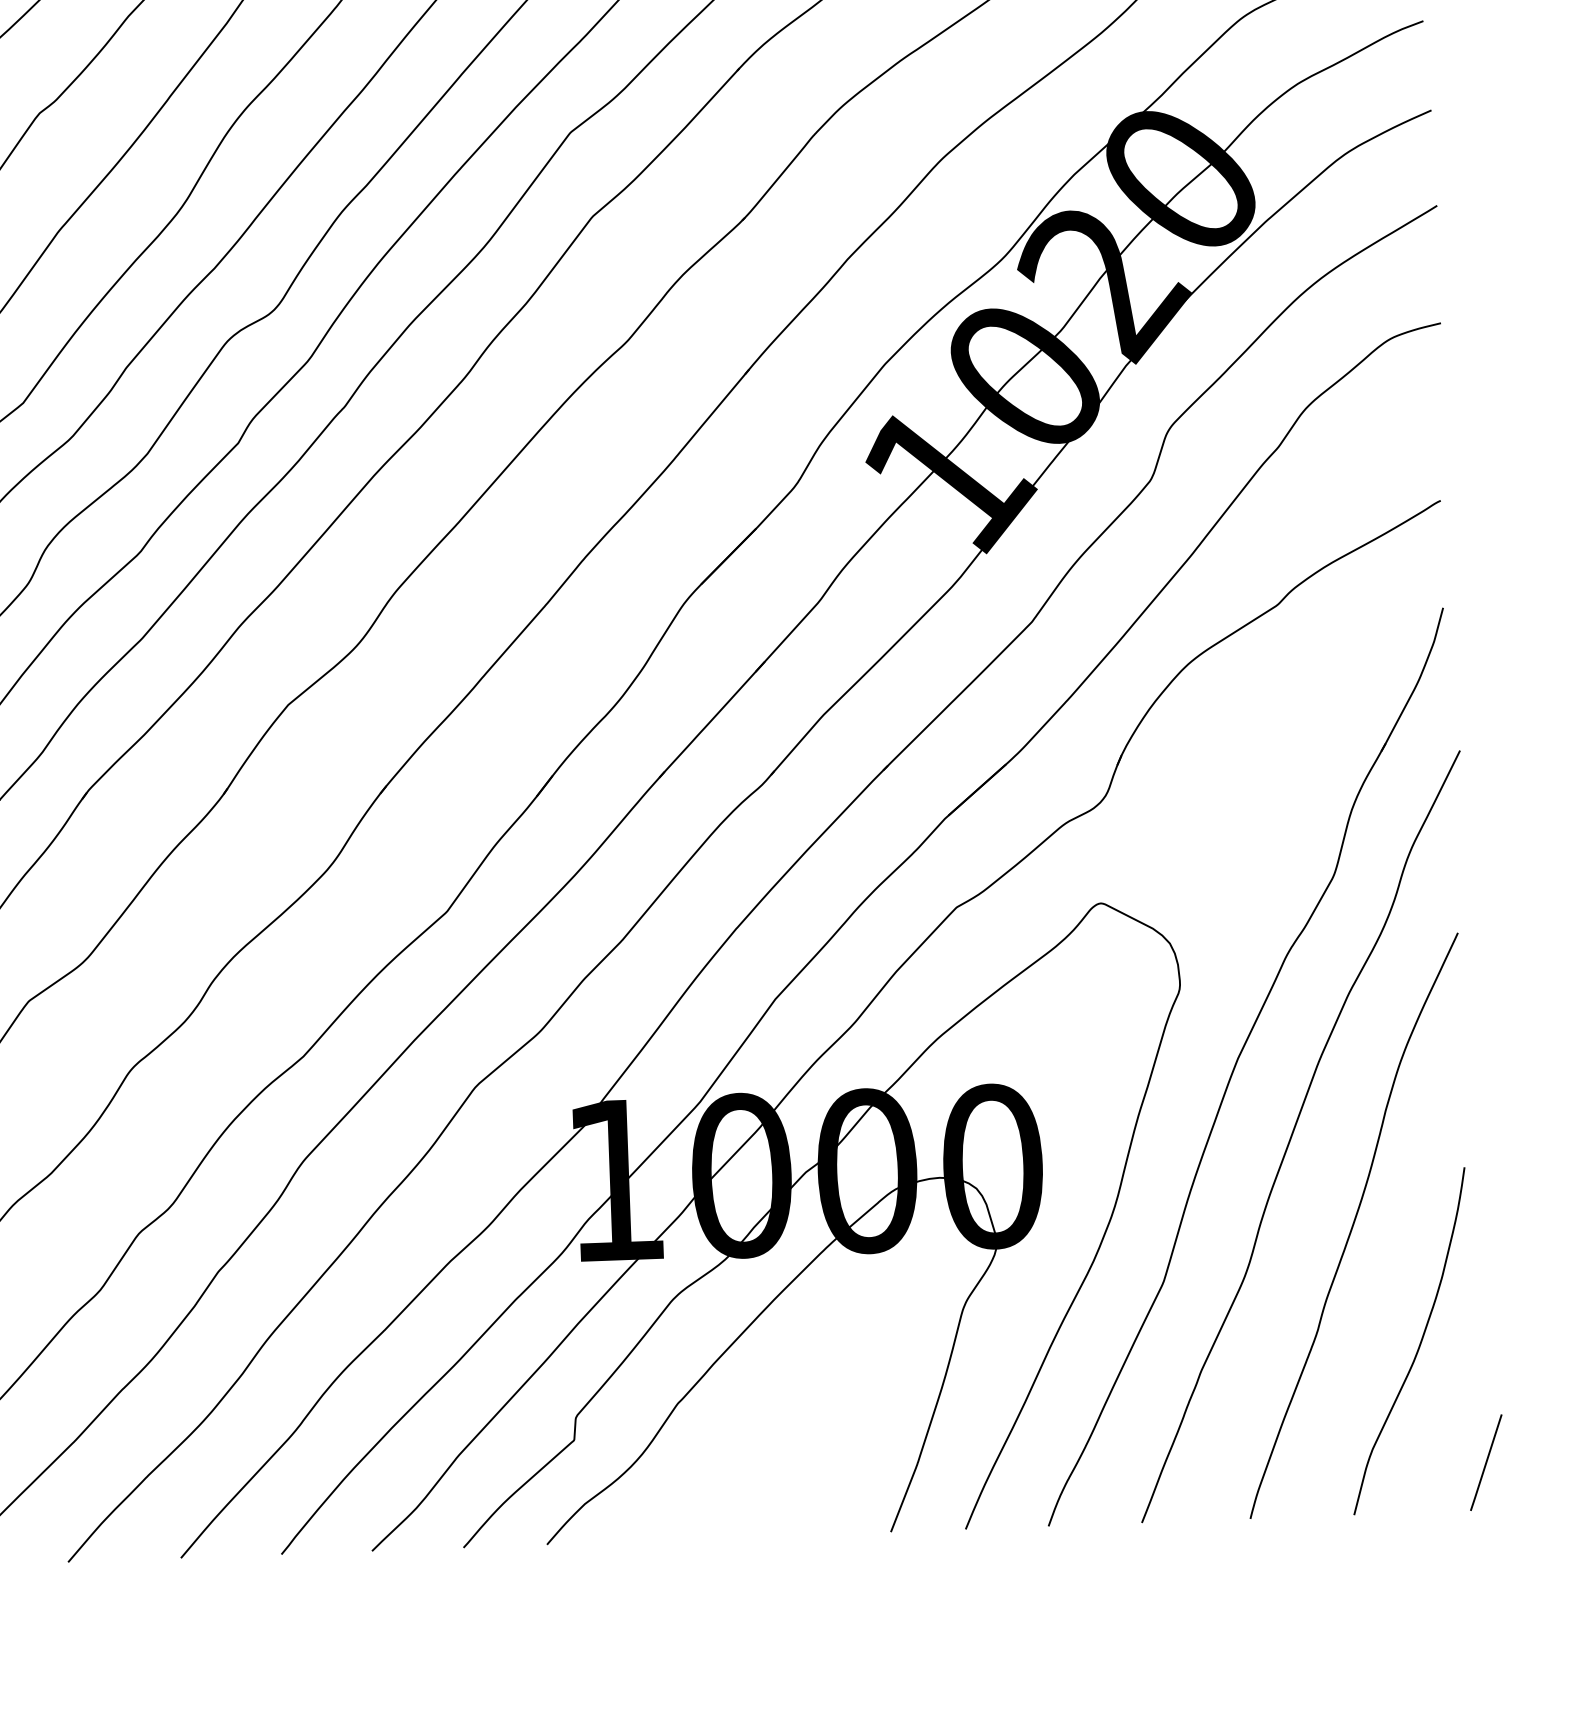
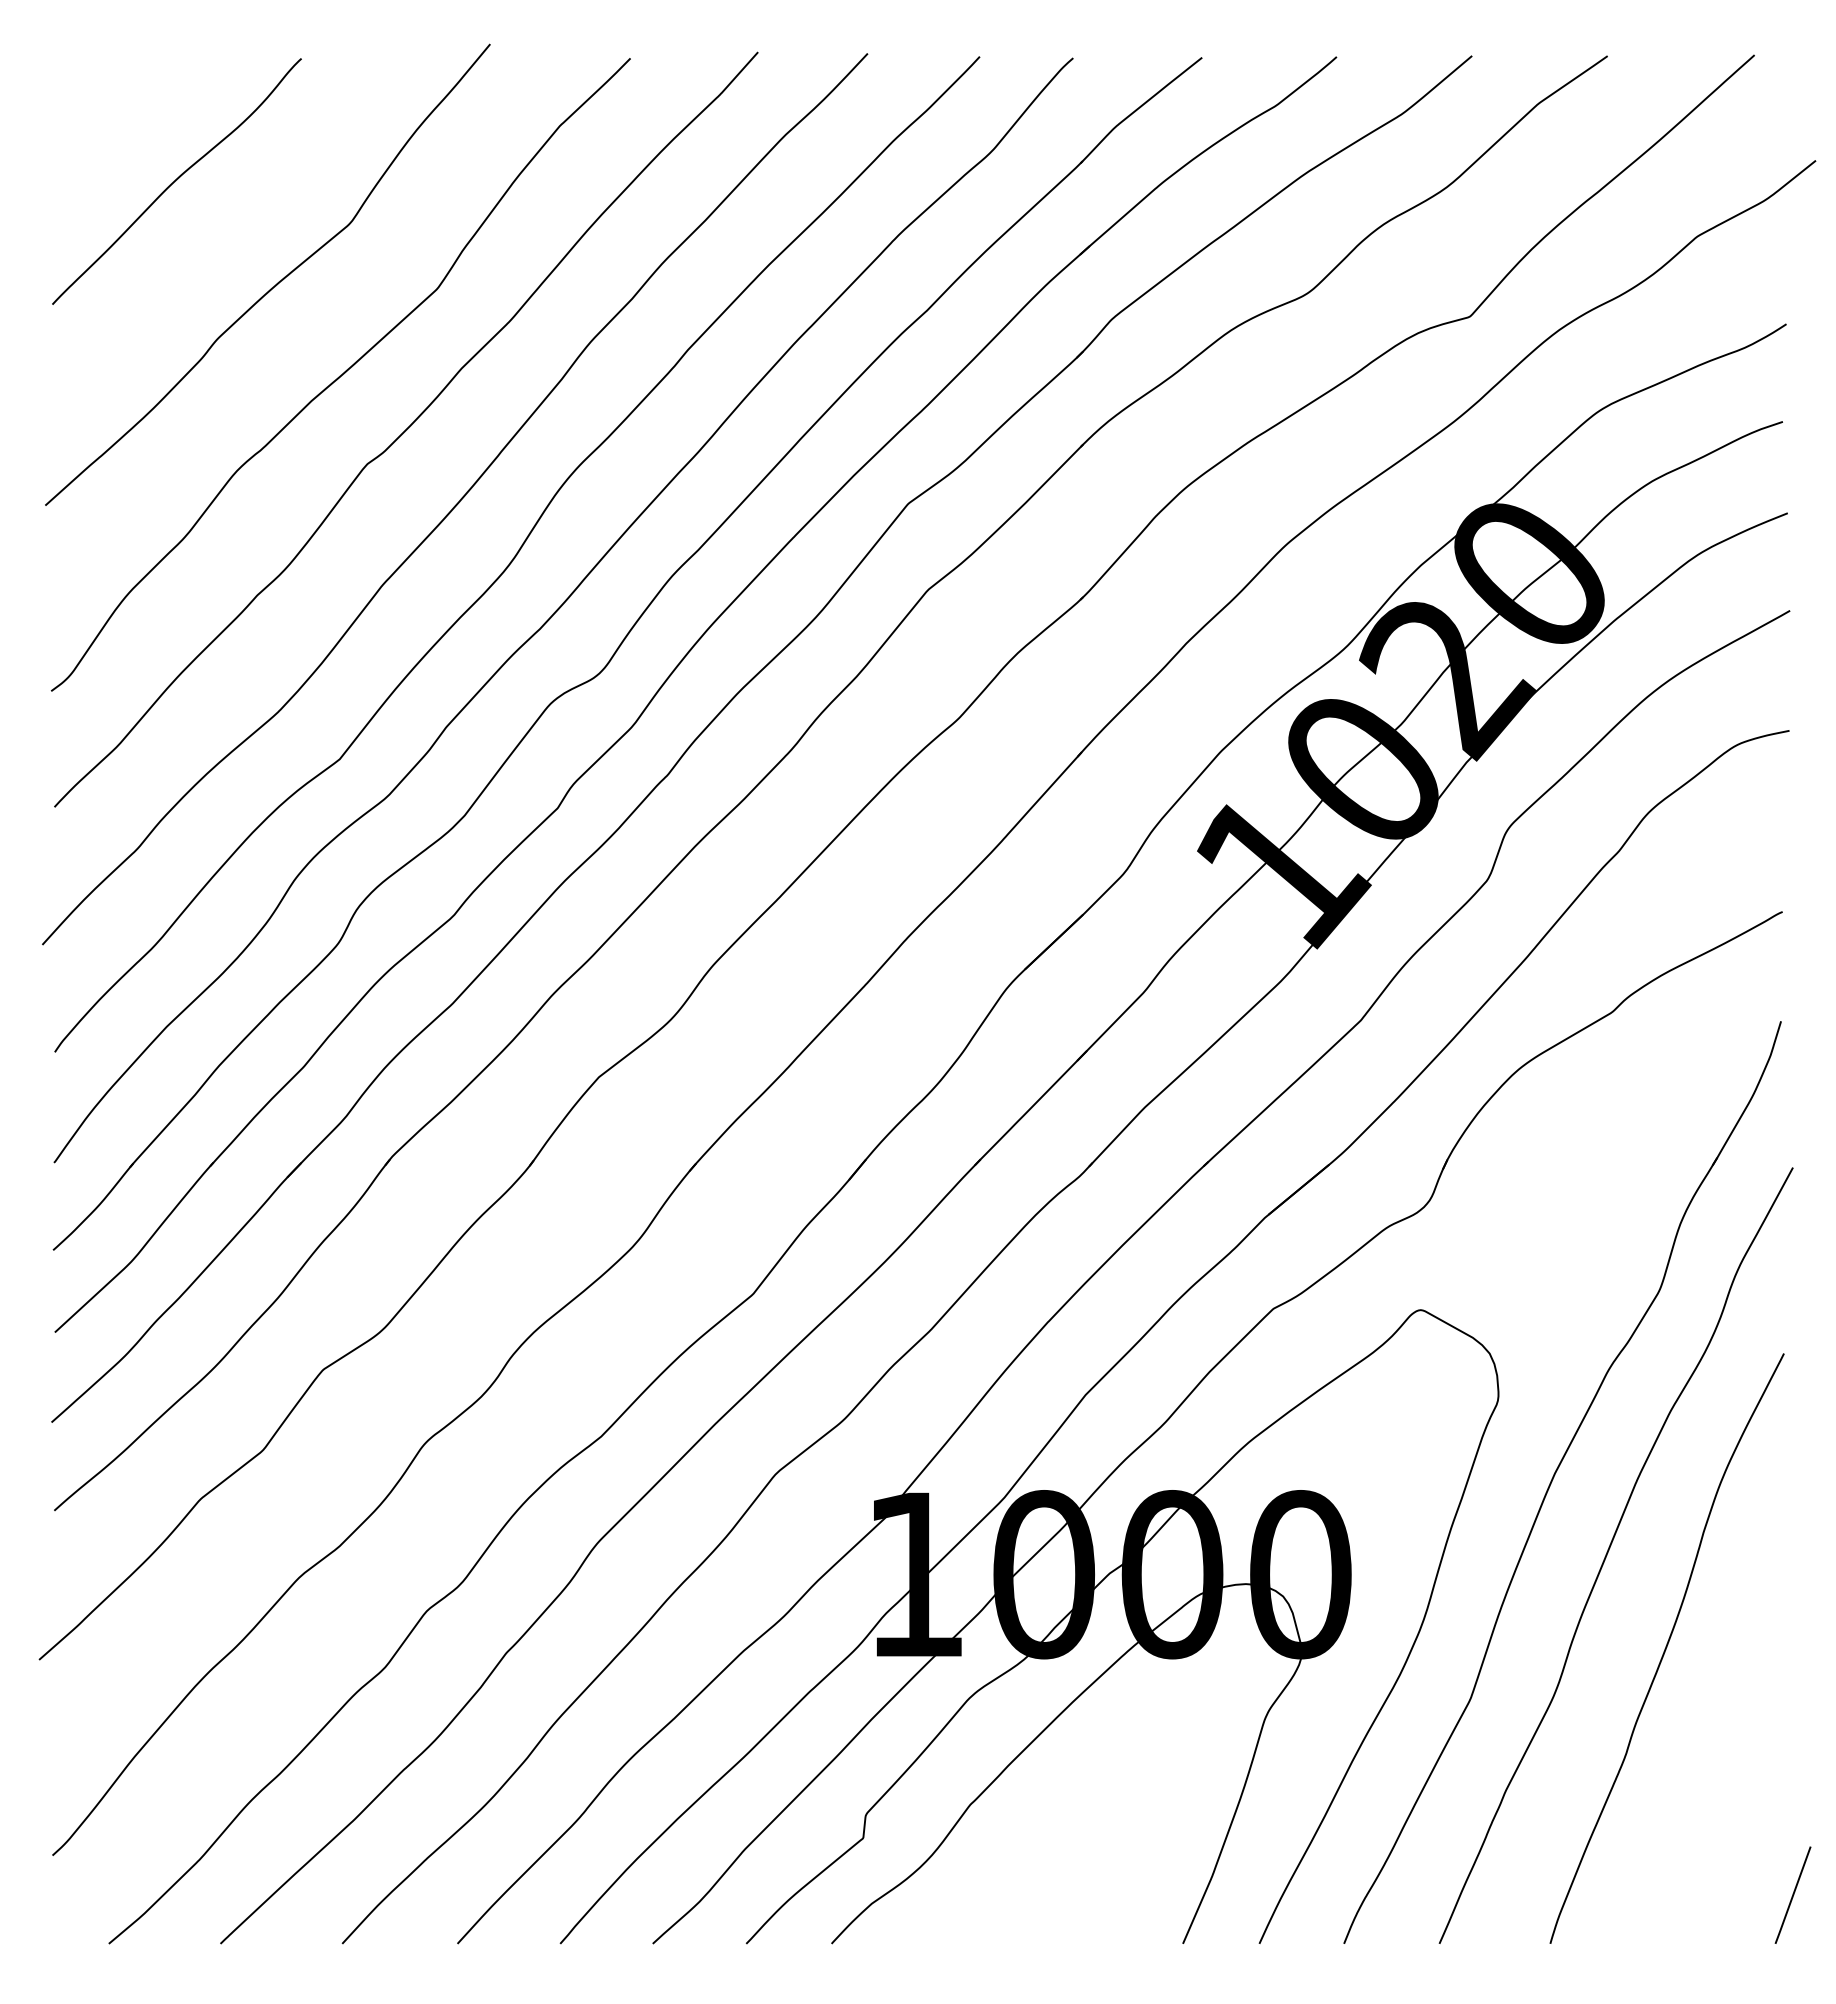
curve: (1419, 1342) -> (1729, 1770), removed

